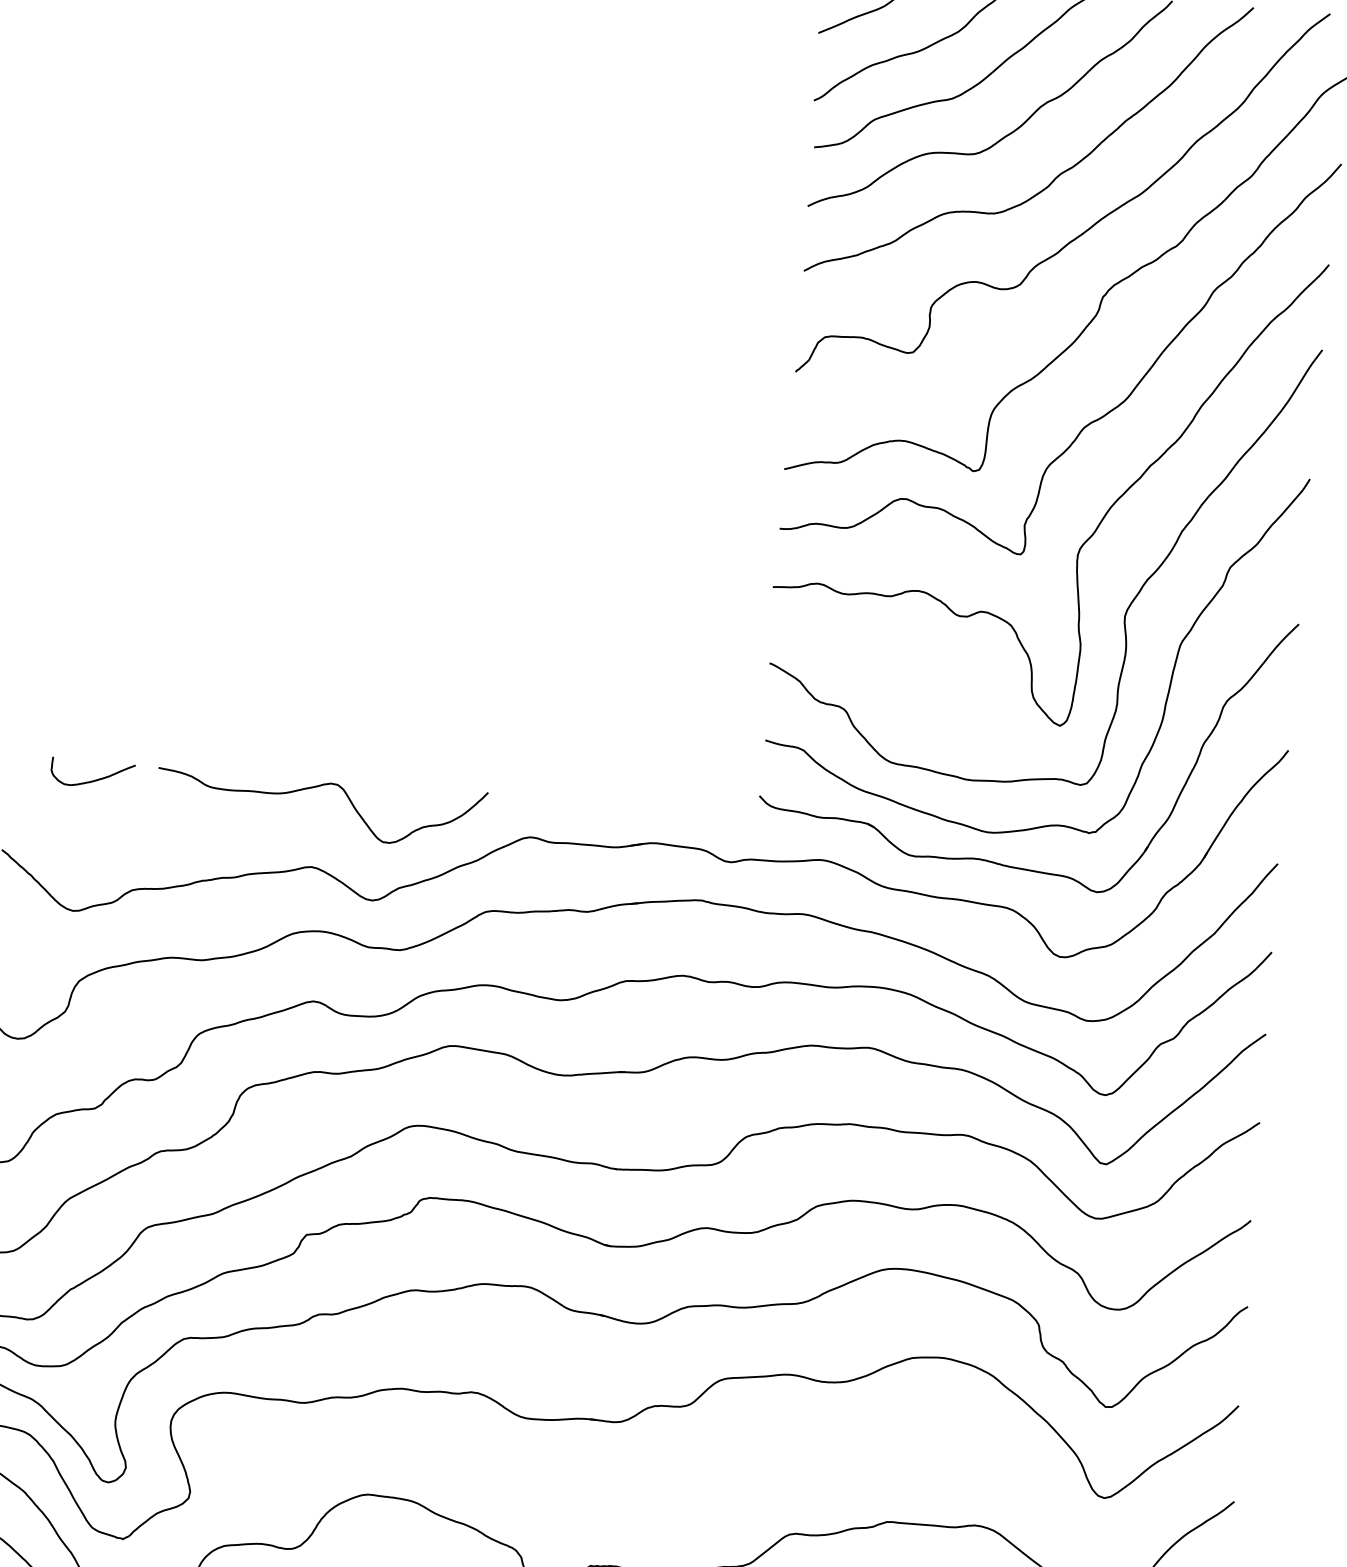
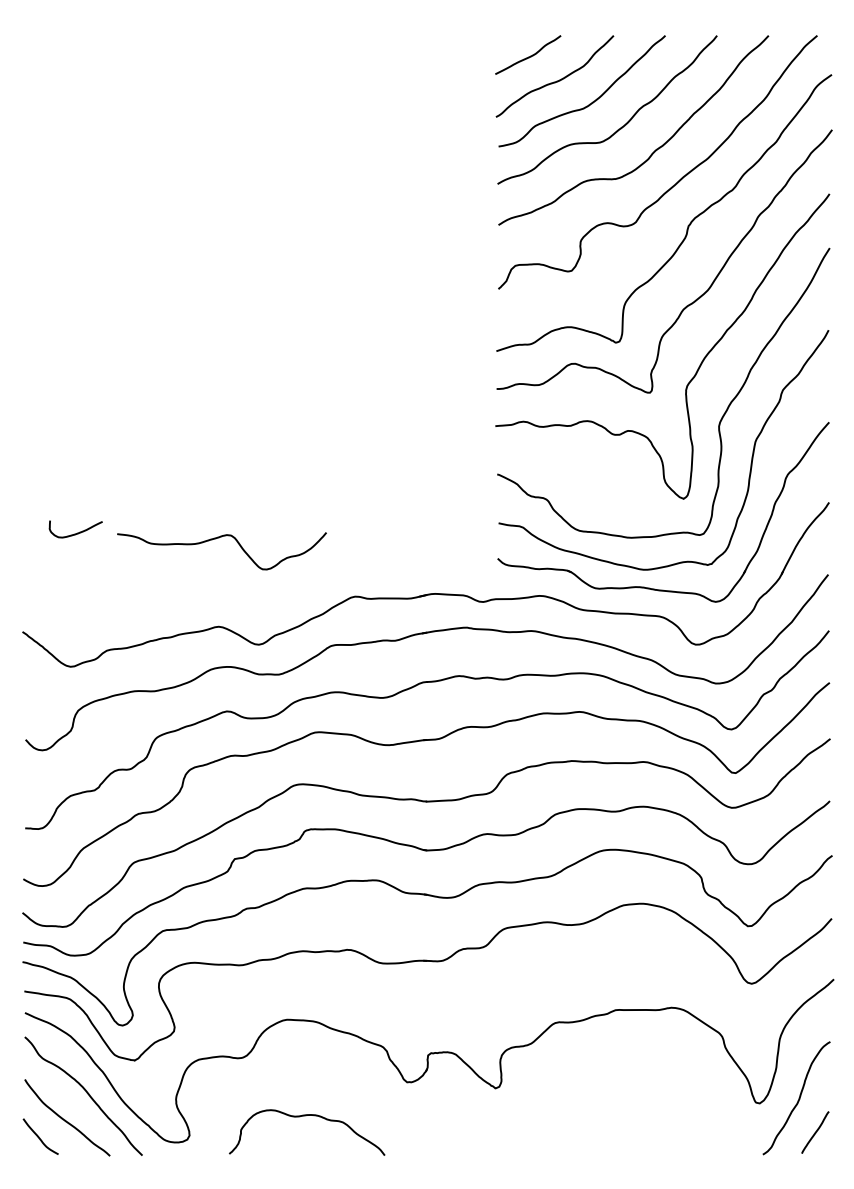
curve: (94, 779) -> (77, 532), moved
curve: (319, 788) -> (219, 538), moved

